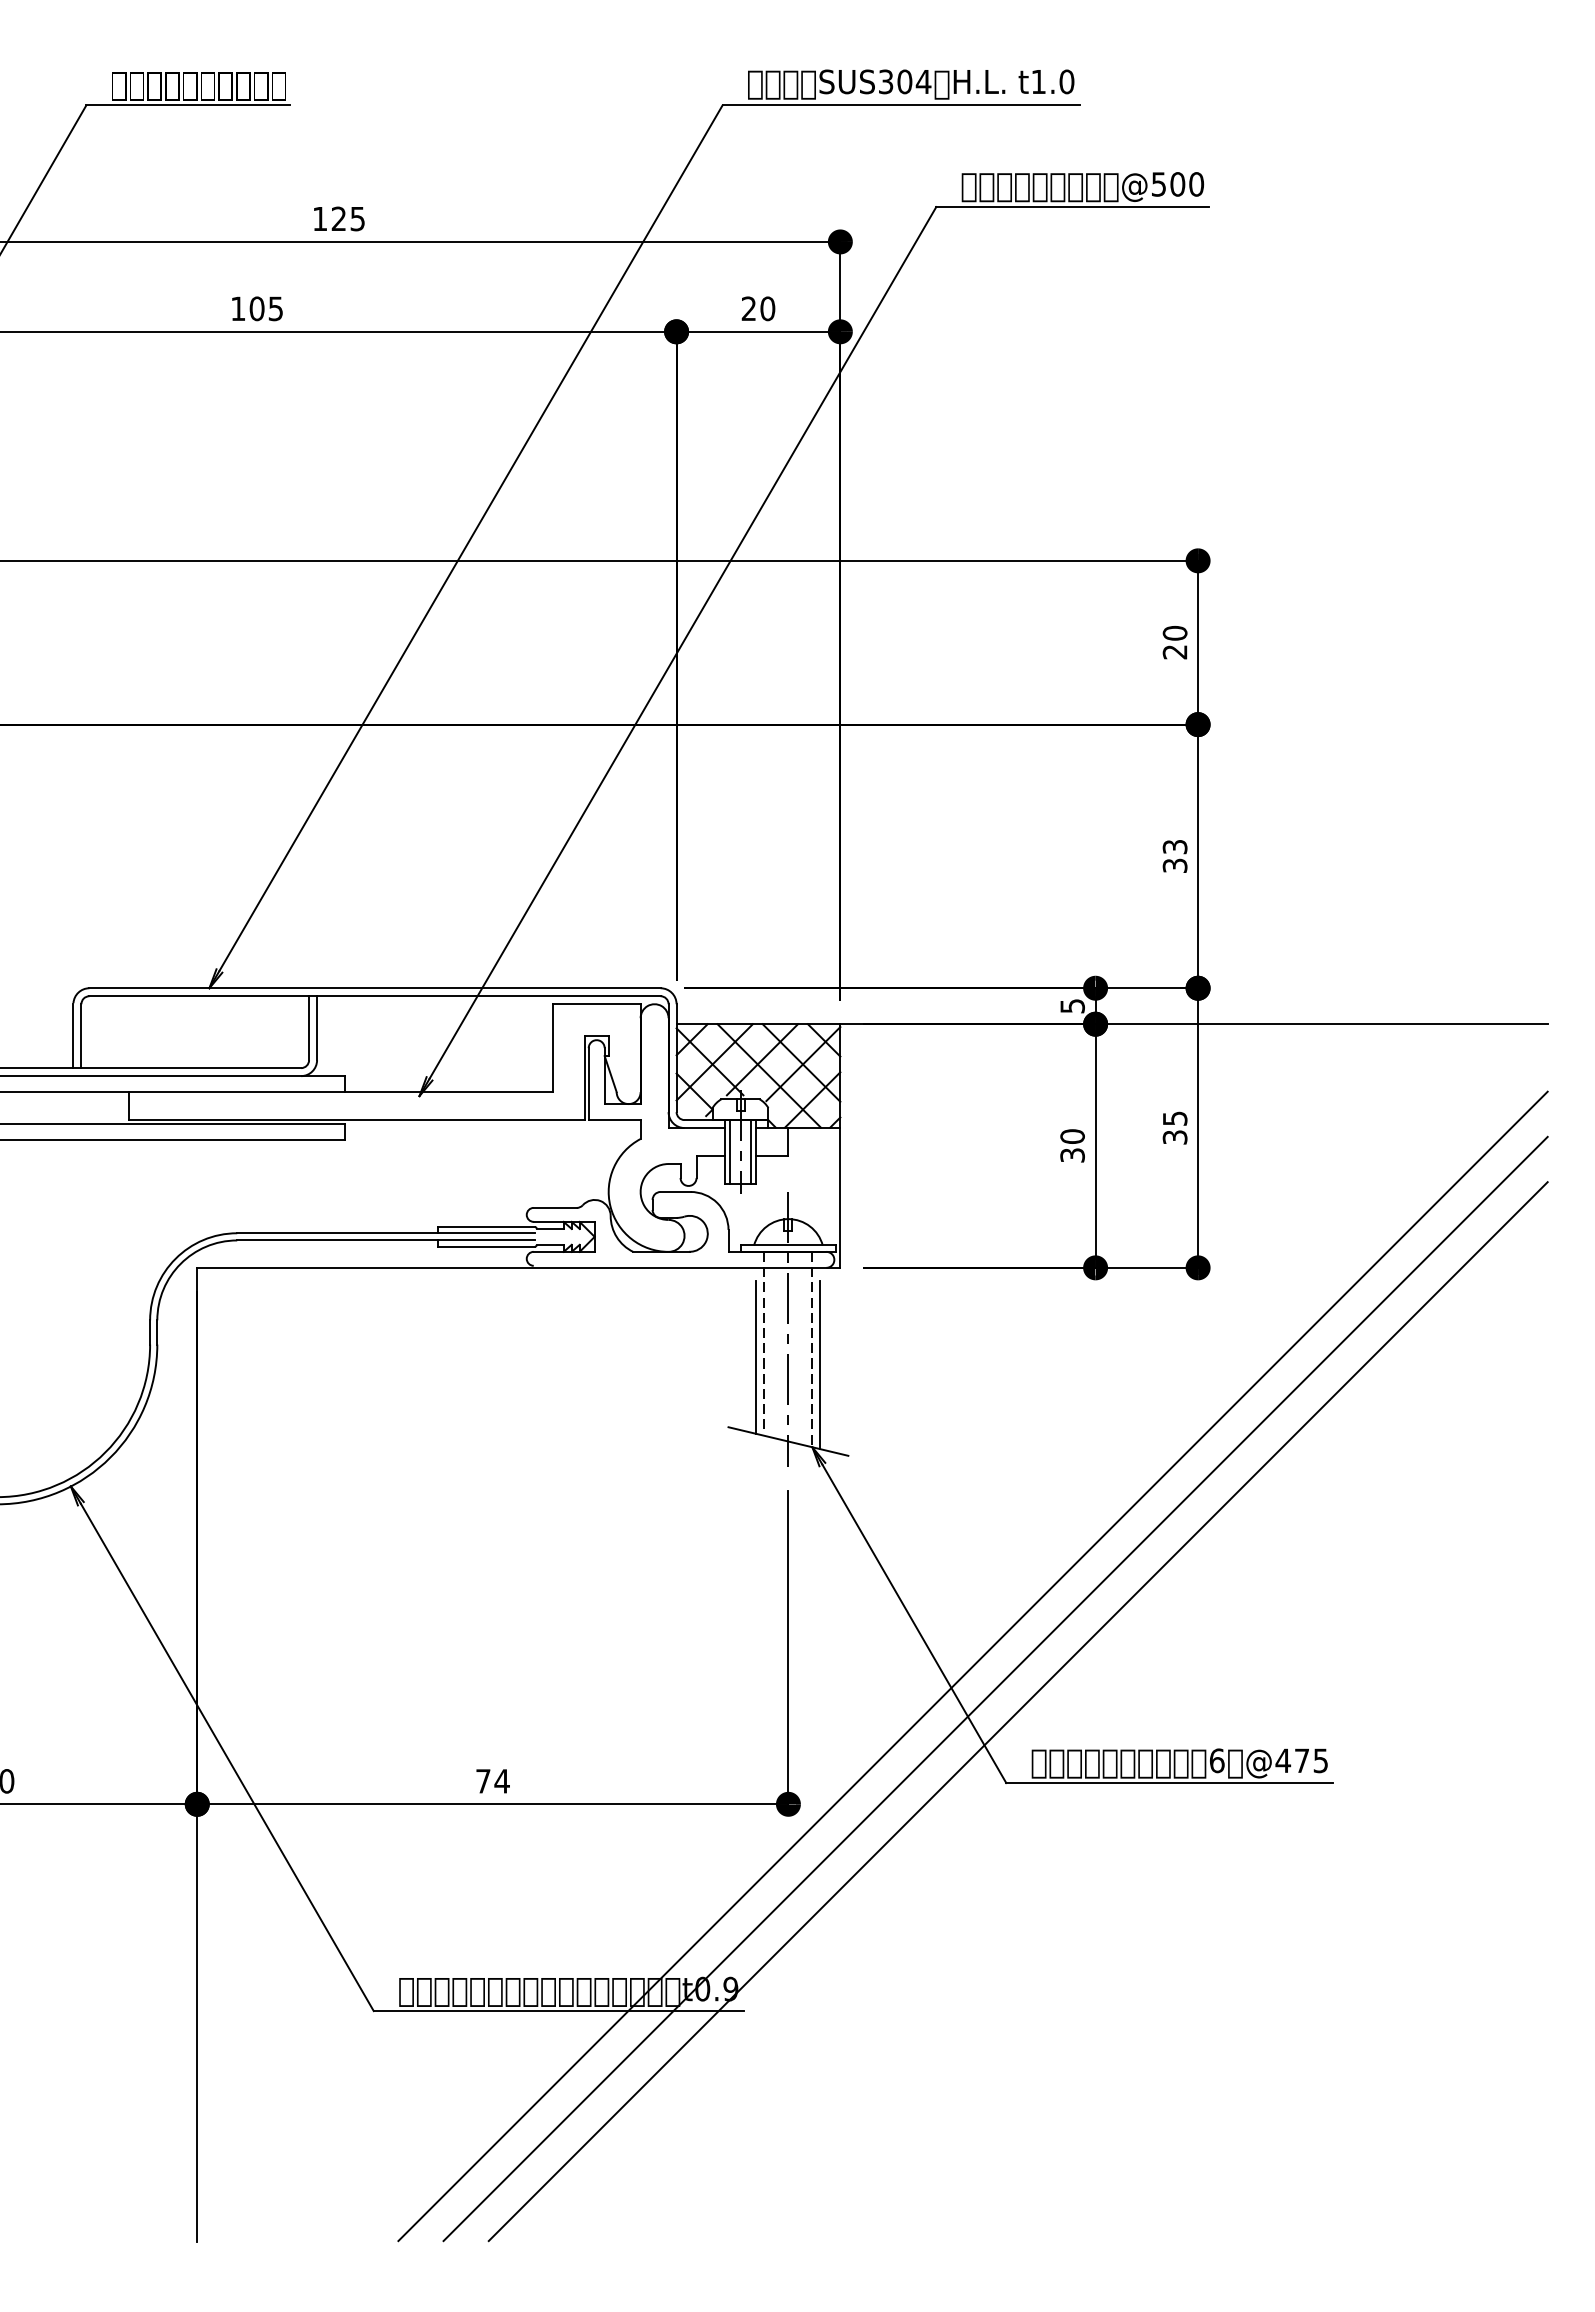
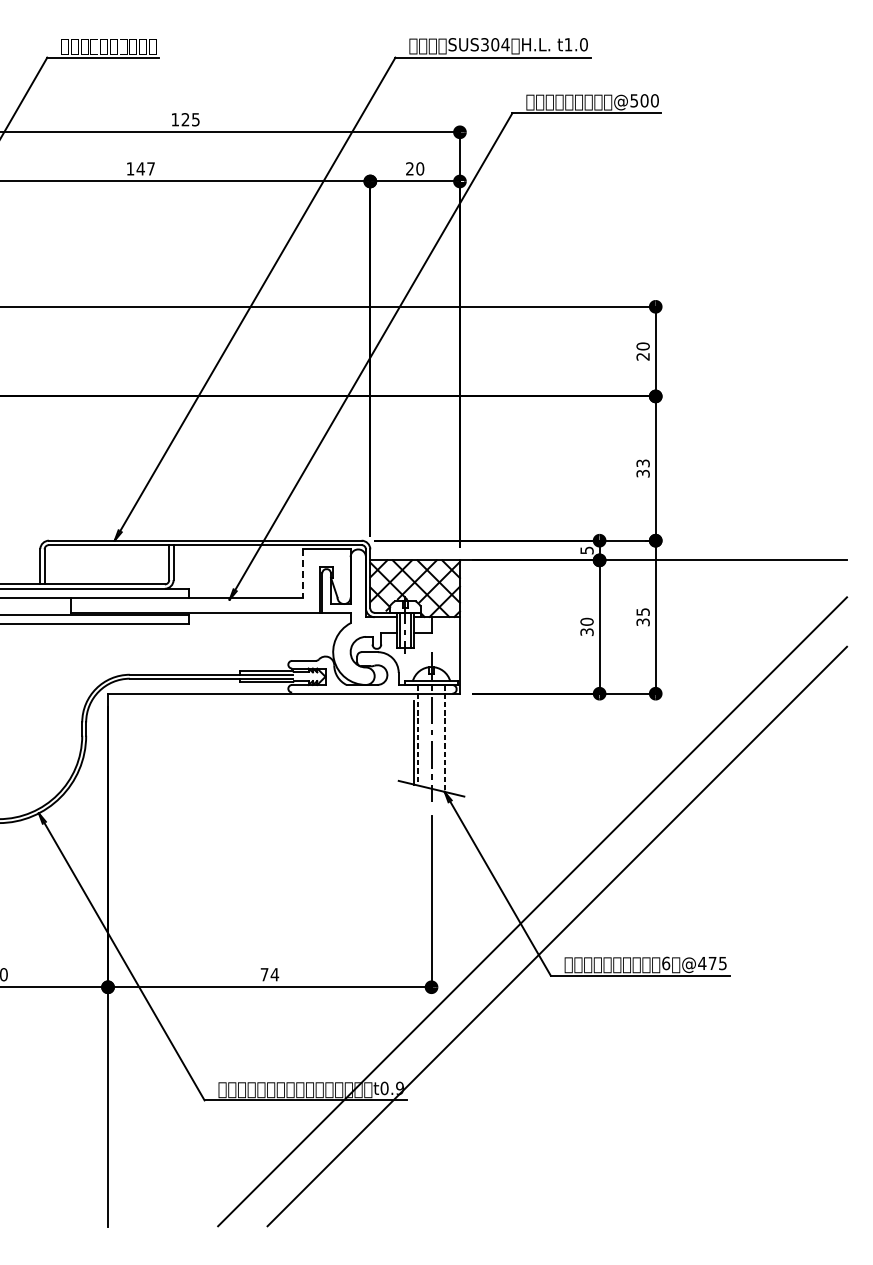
text: (265, 308) -> (145, 168), 105 -> 147
line: (552, 1048) -> (302, 573), solid -> dashed
line: (821, 1364) -> (449, 746), removed
line: (994, 1689) -> (544, 924), removed

